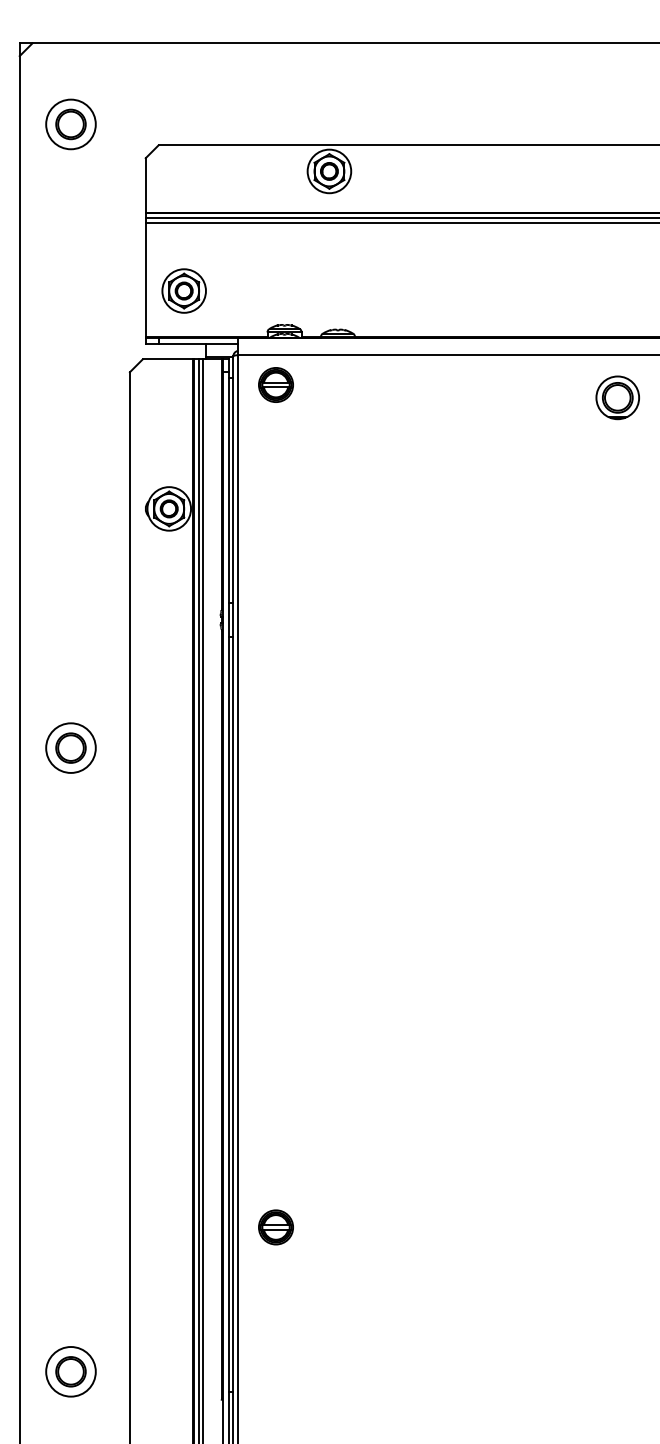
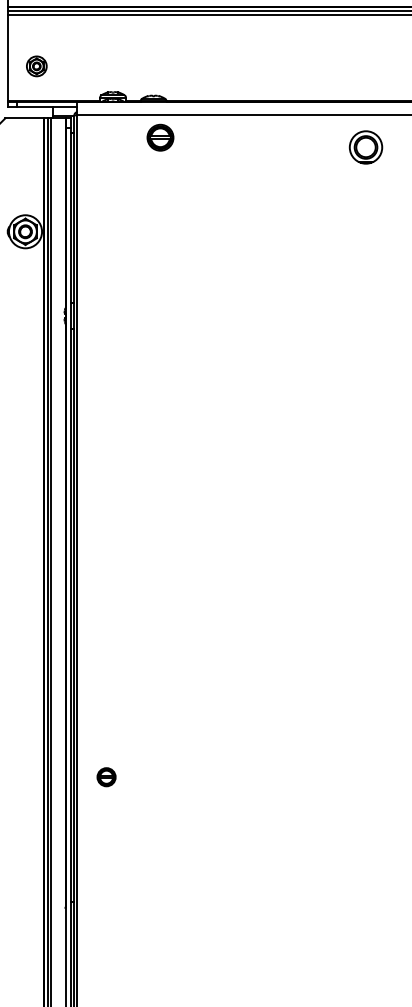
part: (183, 290) -> (36, 66), size x0.6
part: (275, 384) -> (160, 137), moved
part: (275, 1227) -> (106, 777), size x0.7

